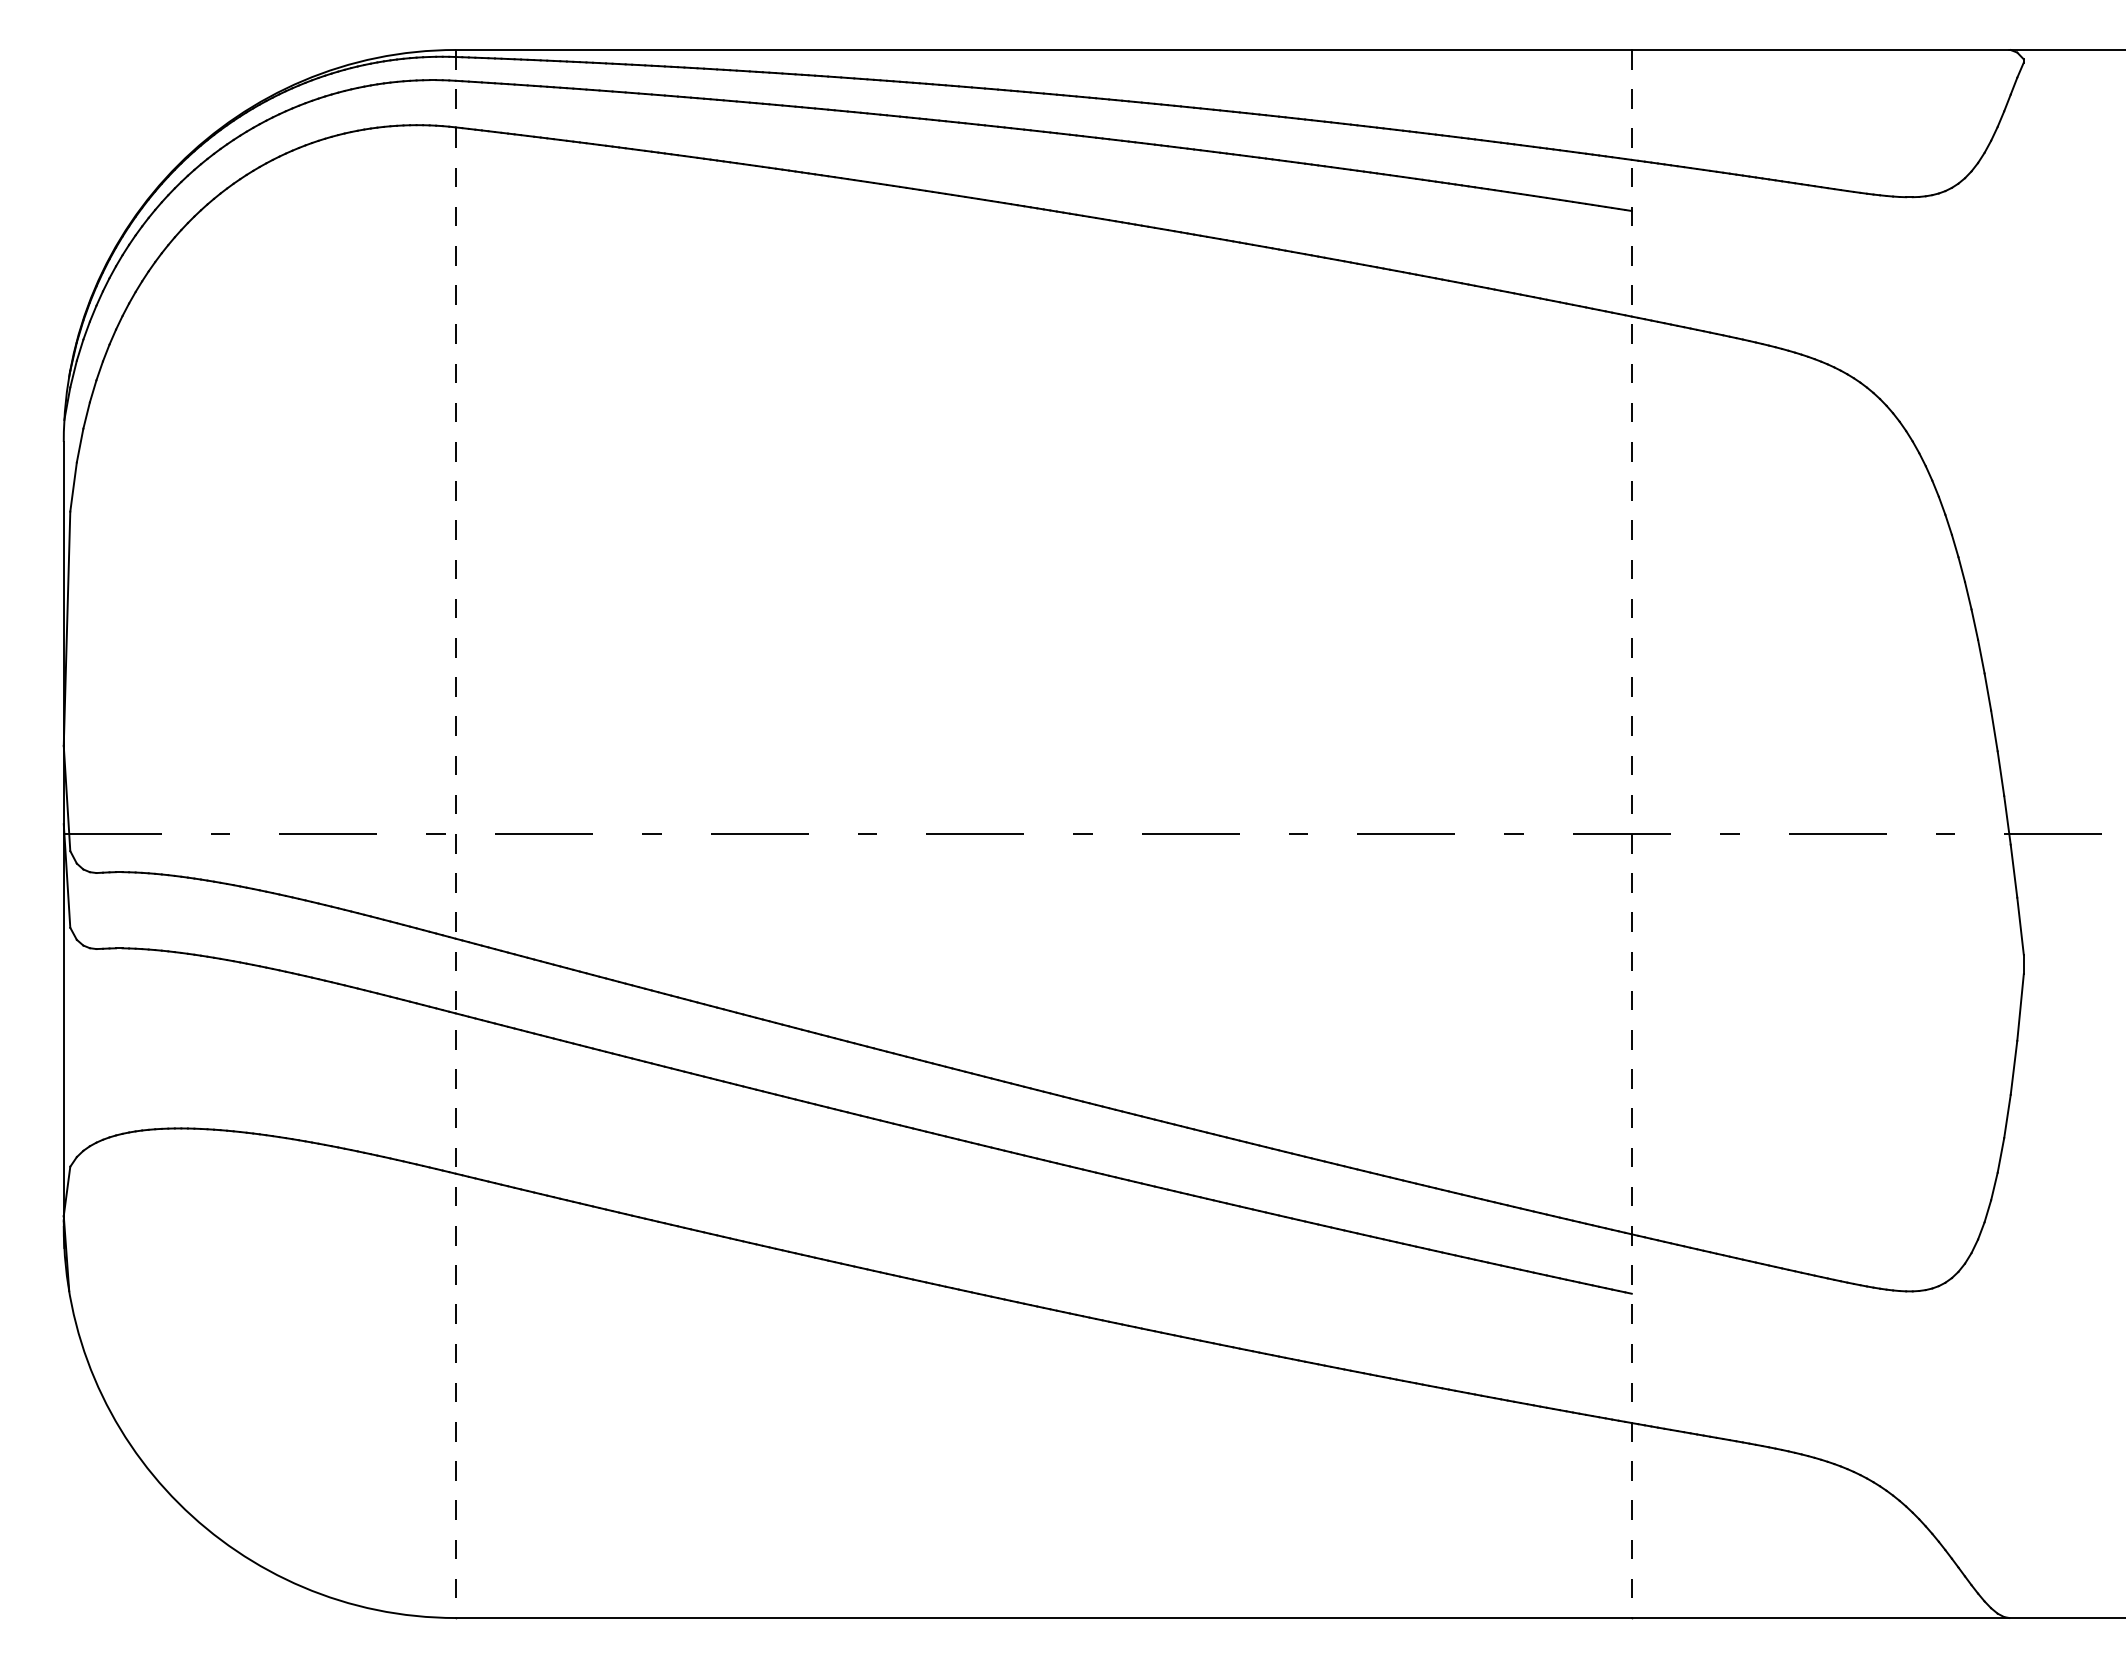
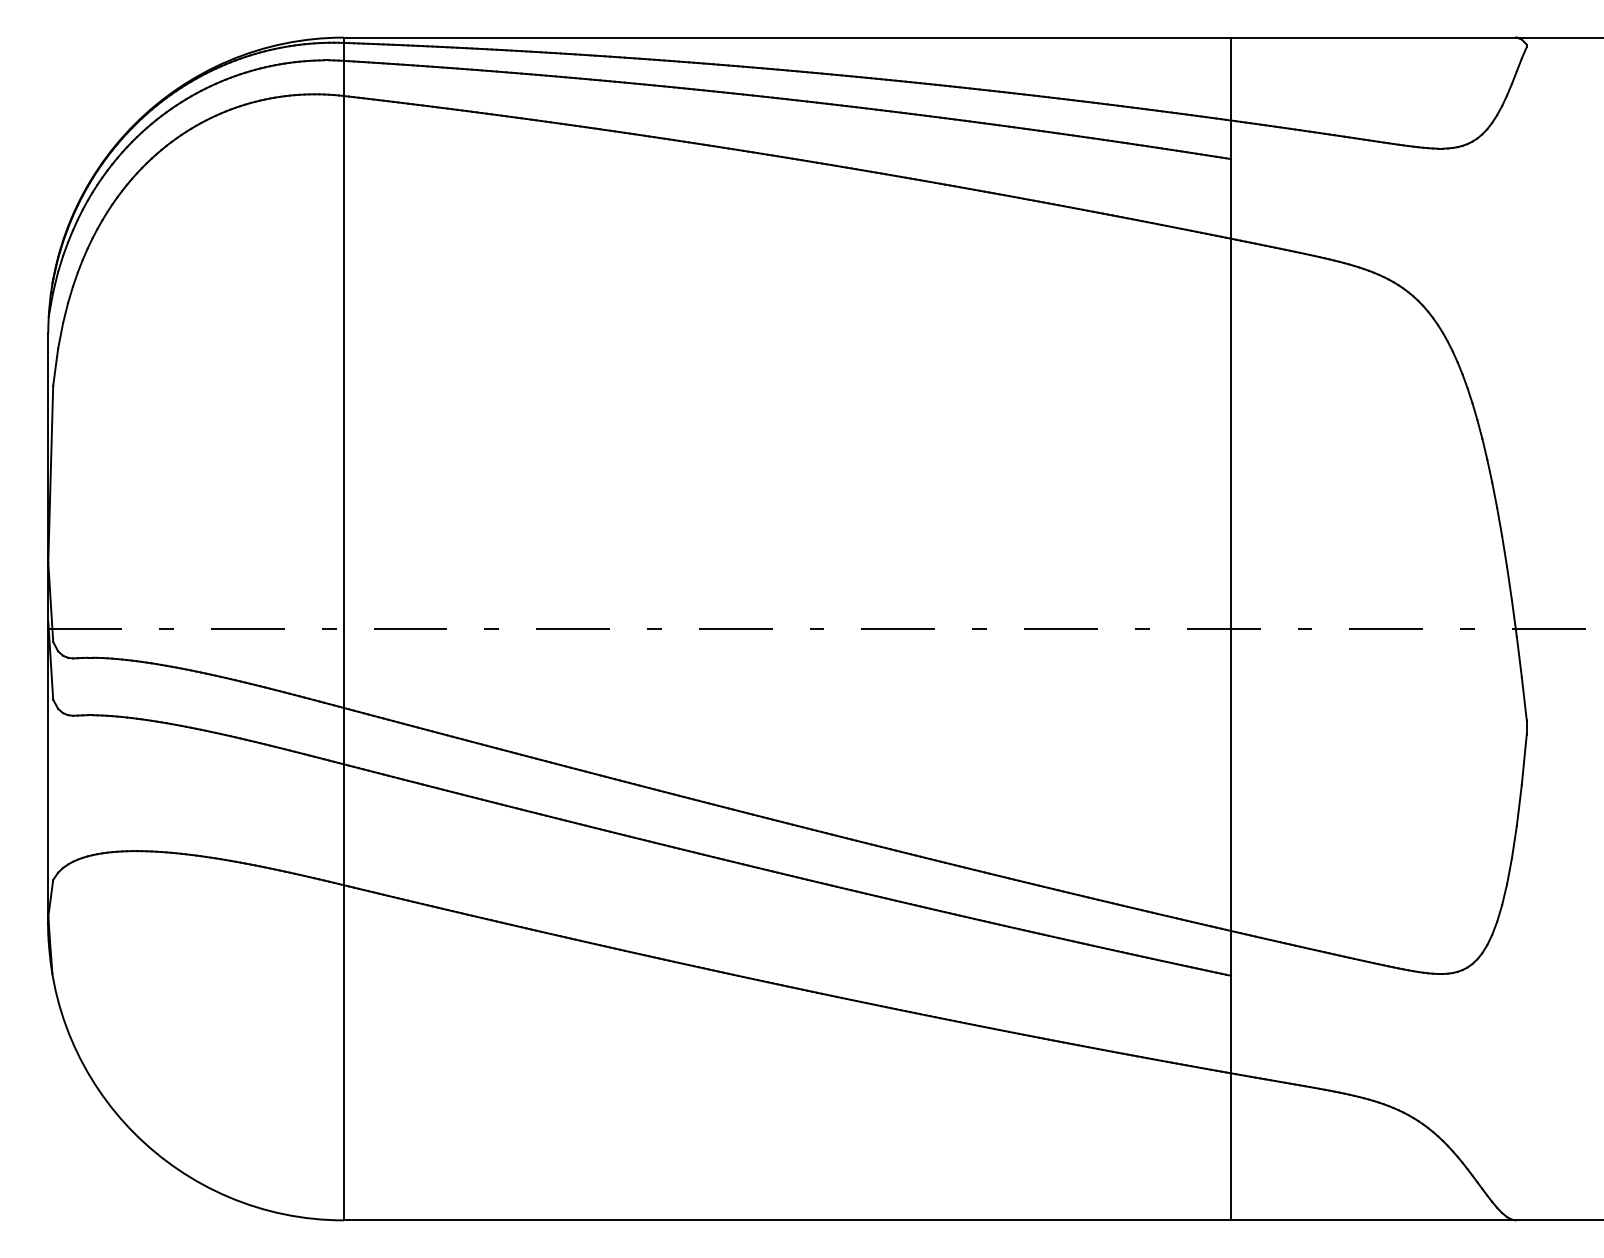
line: (455, 834) -> (343, 629), dashed -> solid
line: (1631, 834) -> (1230, 629), dashed -> solid

